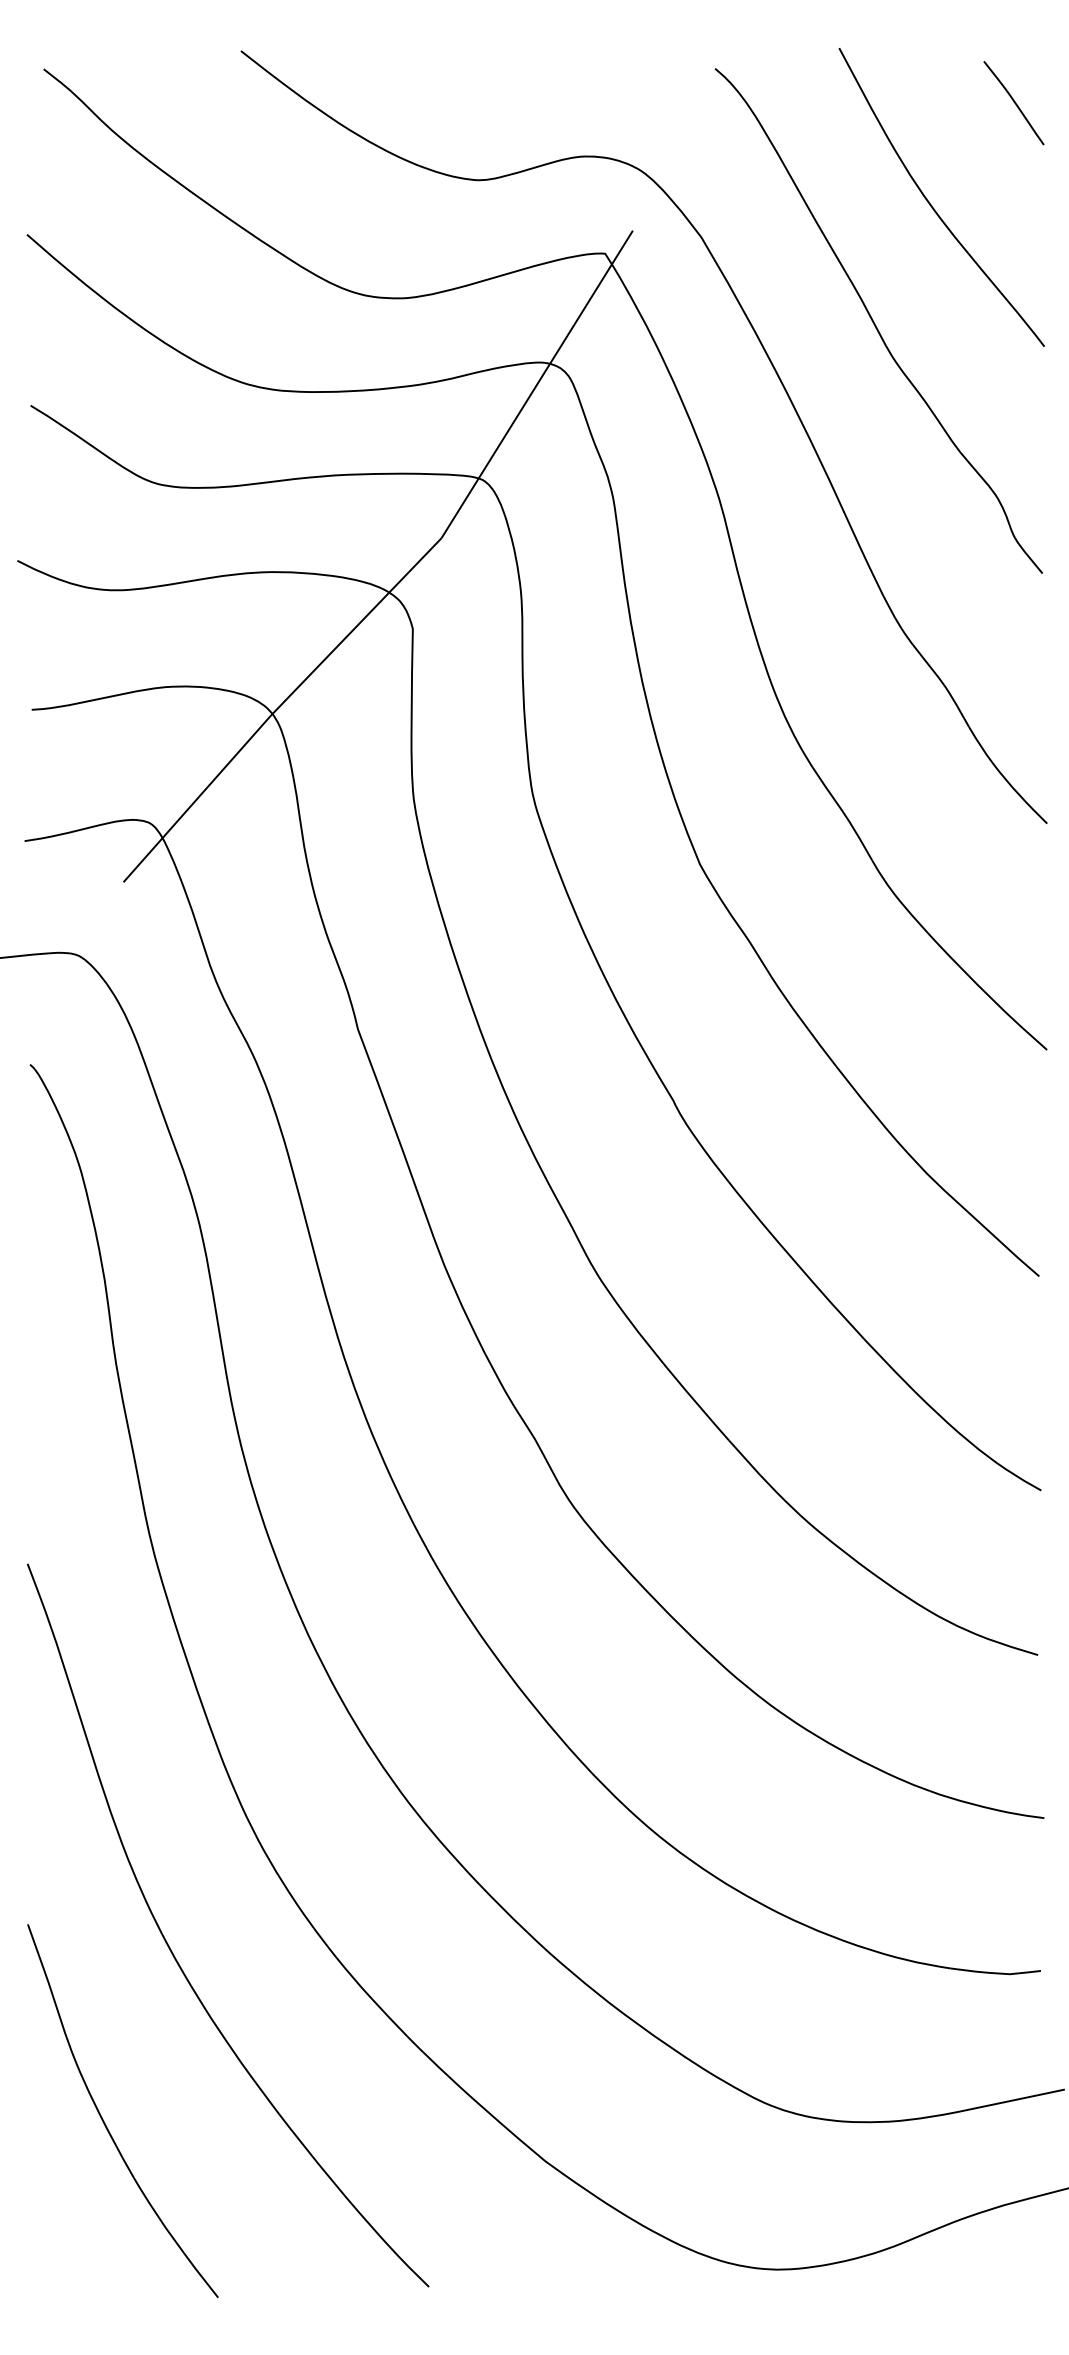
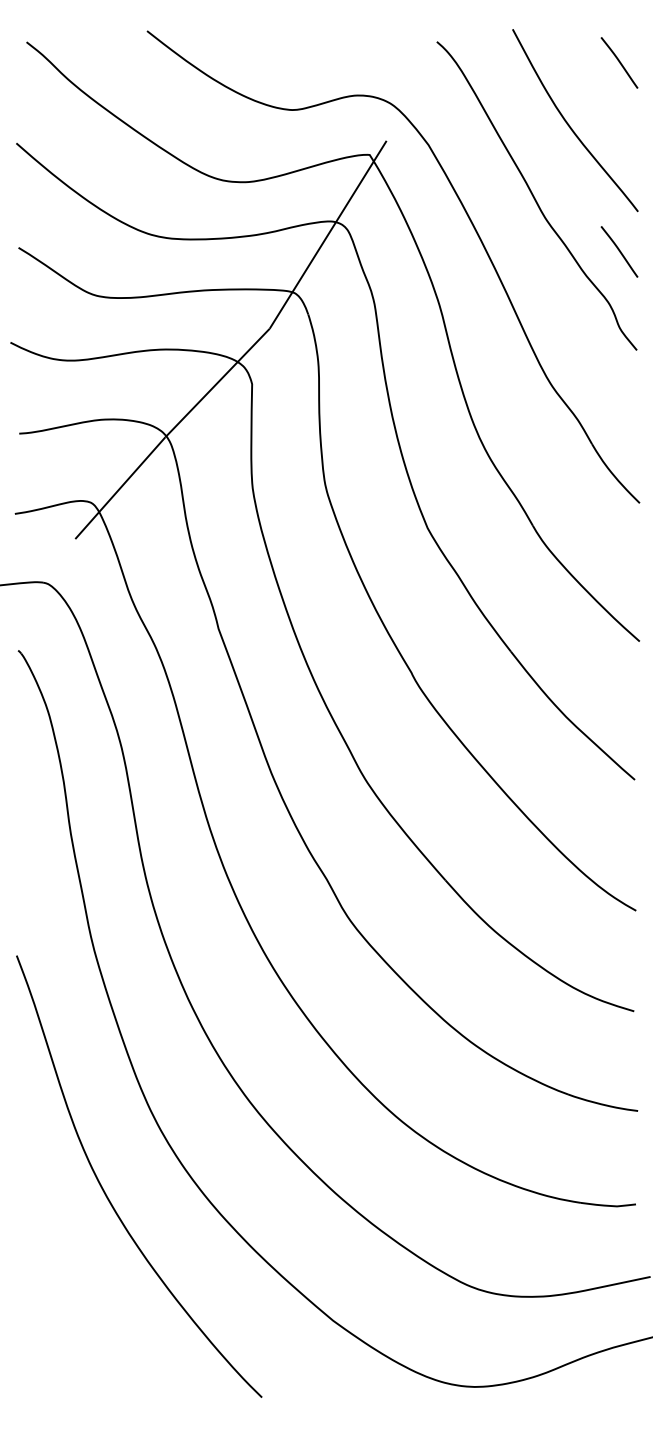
curve: (1013, 411) -> (619, 251), added
curve: (104, 2118) -> (63, 1294), removed

